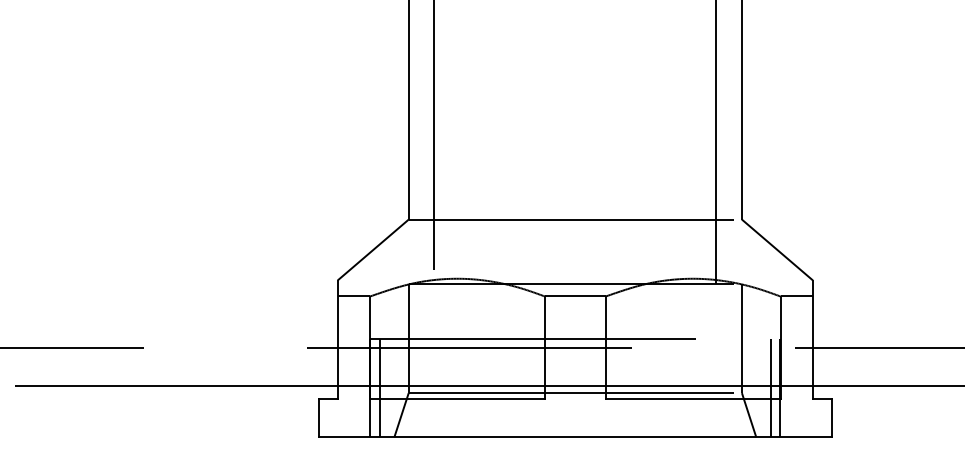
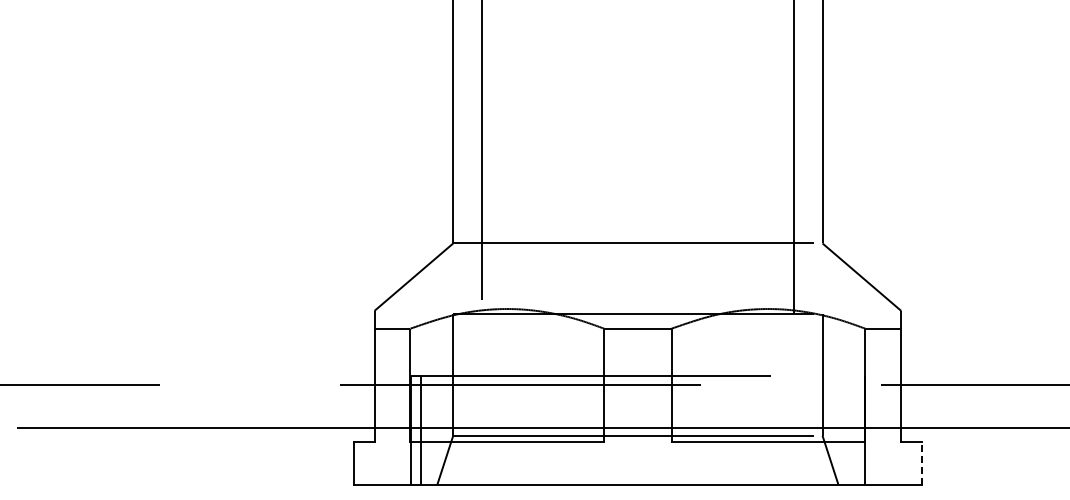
line: (770, 387) -> (854, 429), removed
line: (831, 418) -> (921, 463), solid -> dashed

